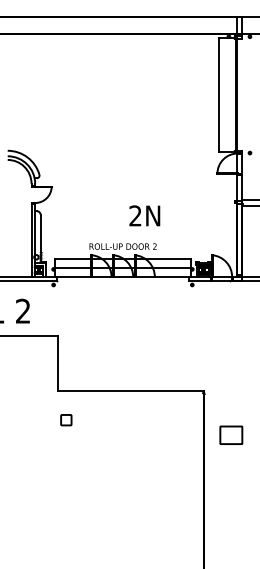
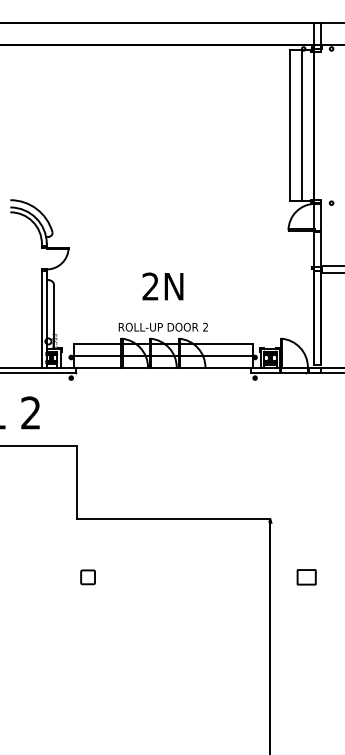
line: (227, 94) -> (301, 125), added
text: (144, 215) -> (162, 285), moved
part: (66, 420) -> (88, 577), moved
part: (230, 434) -> (305, 576), size x0.62

